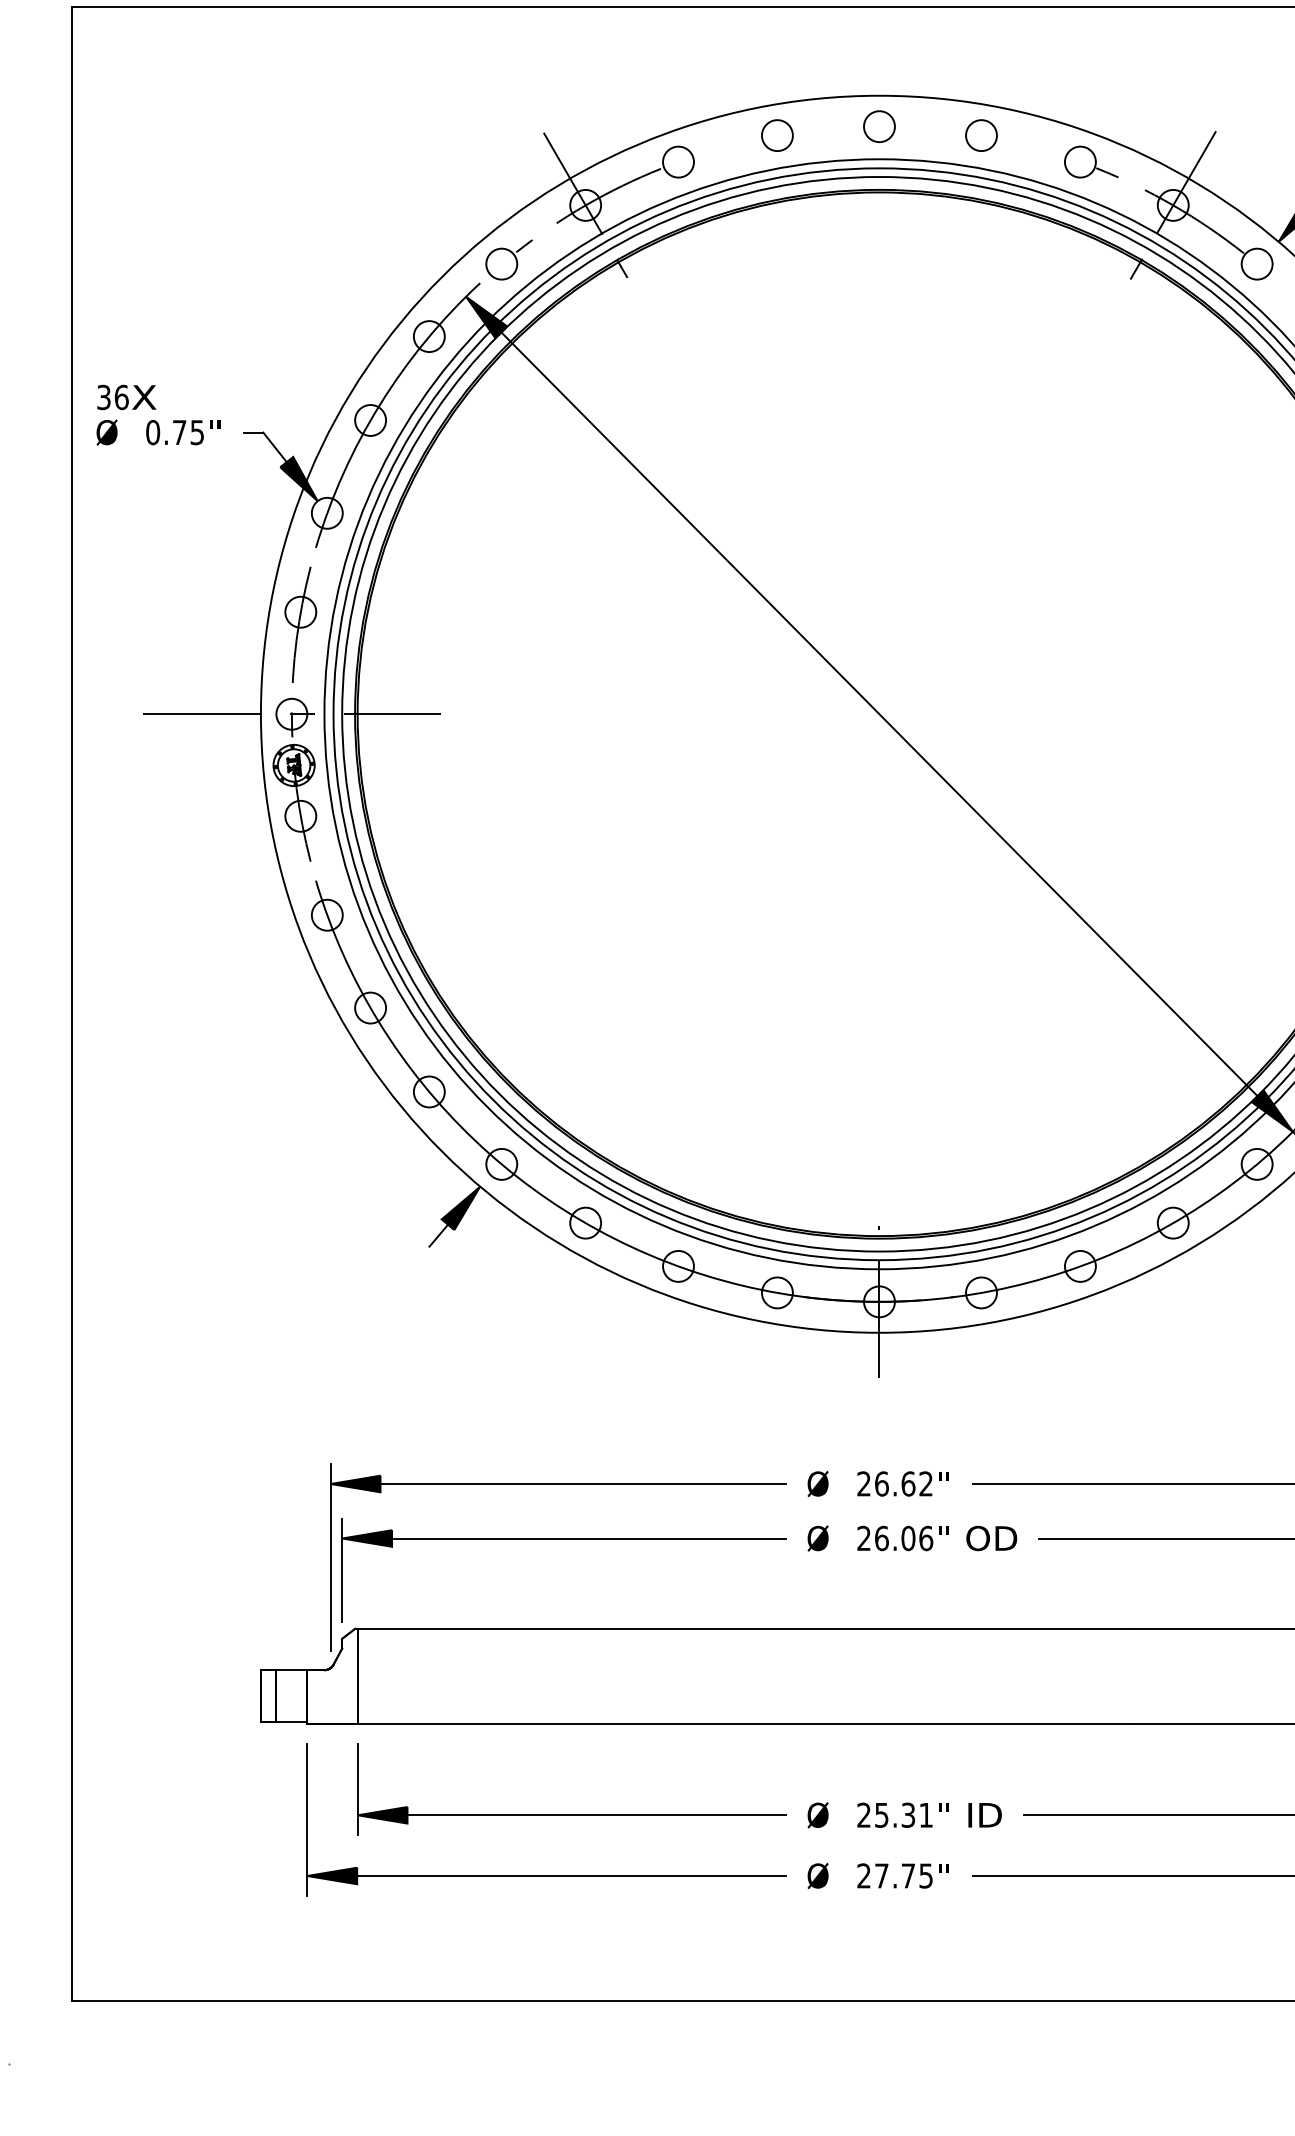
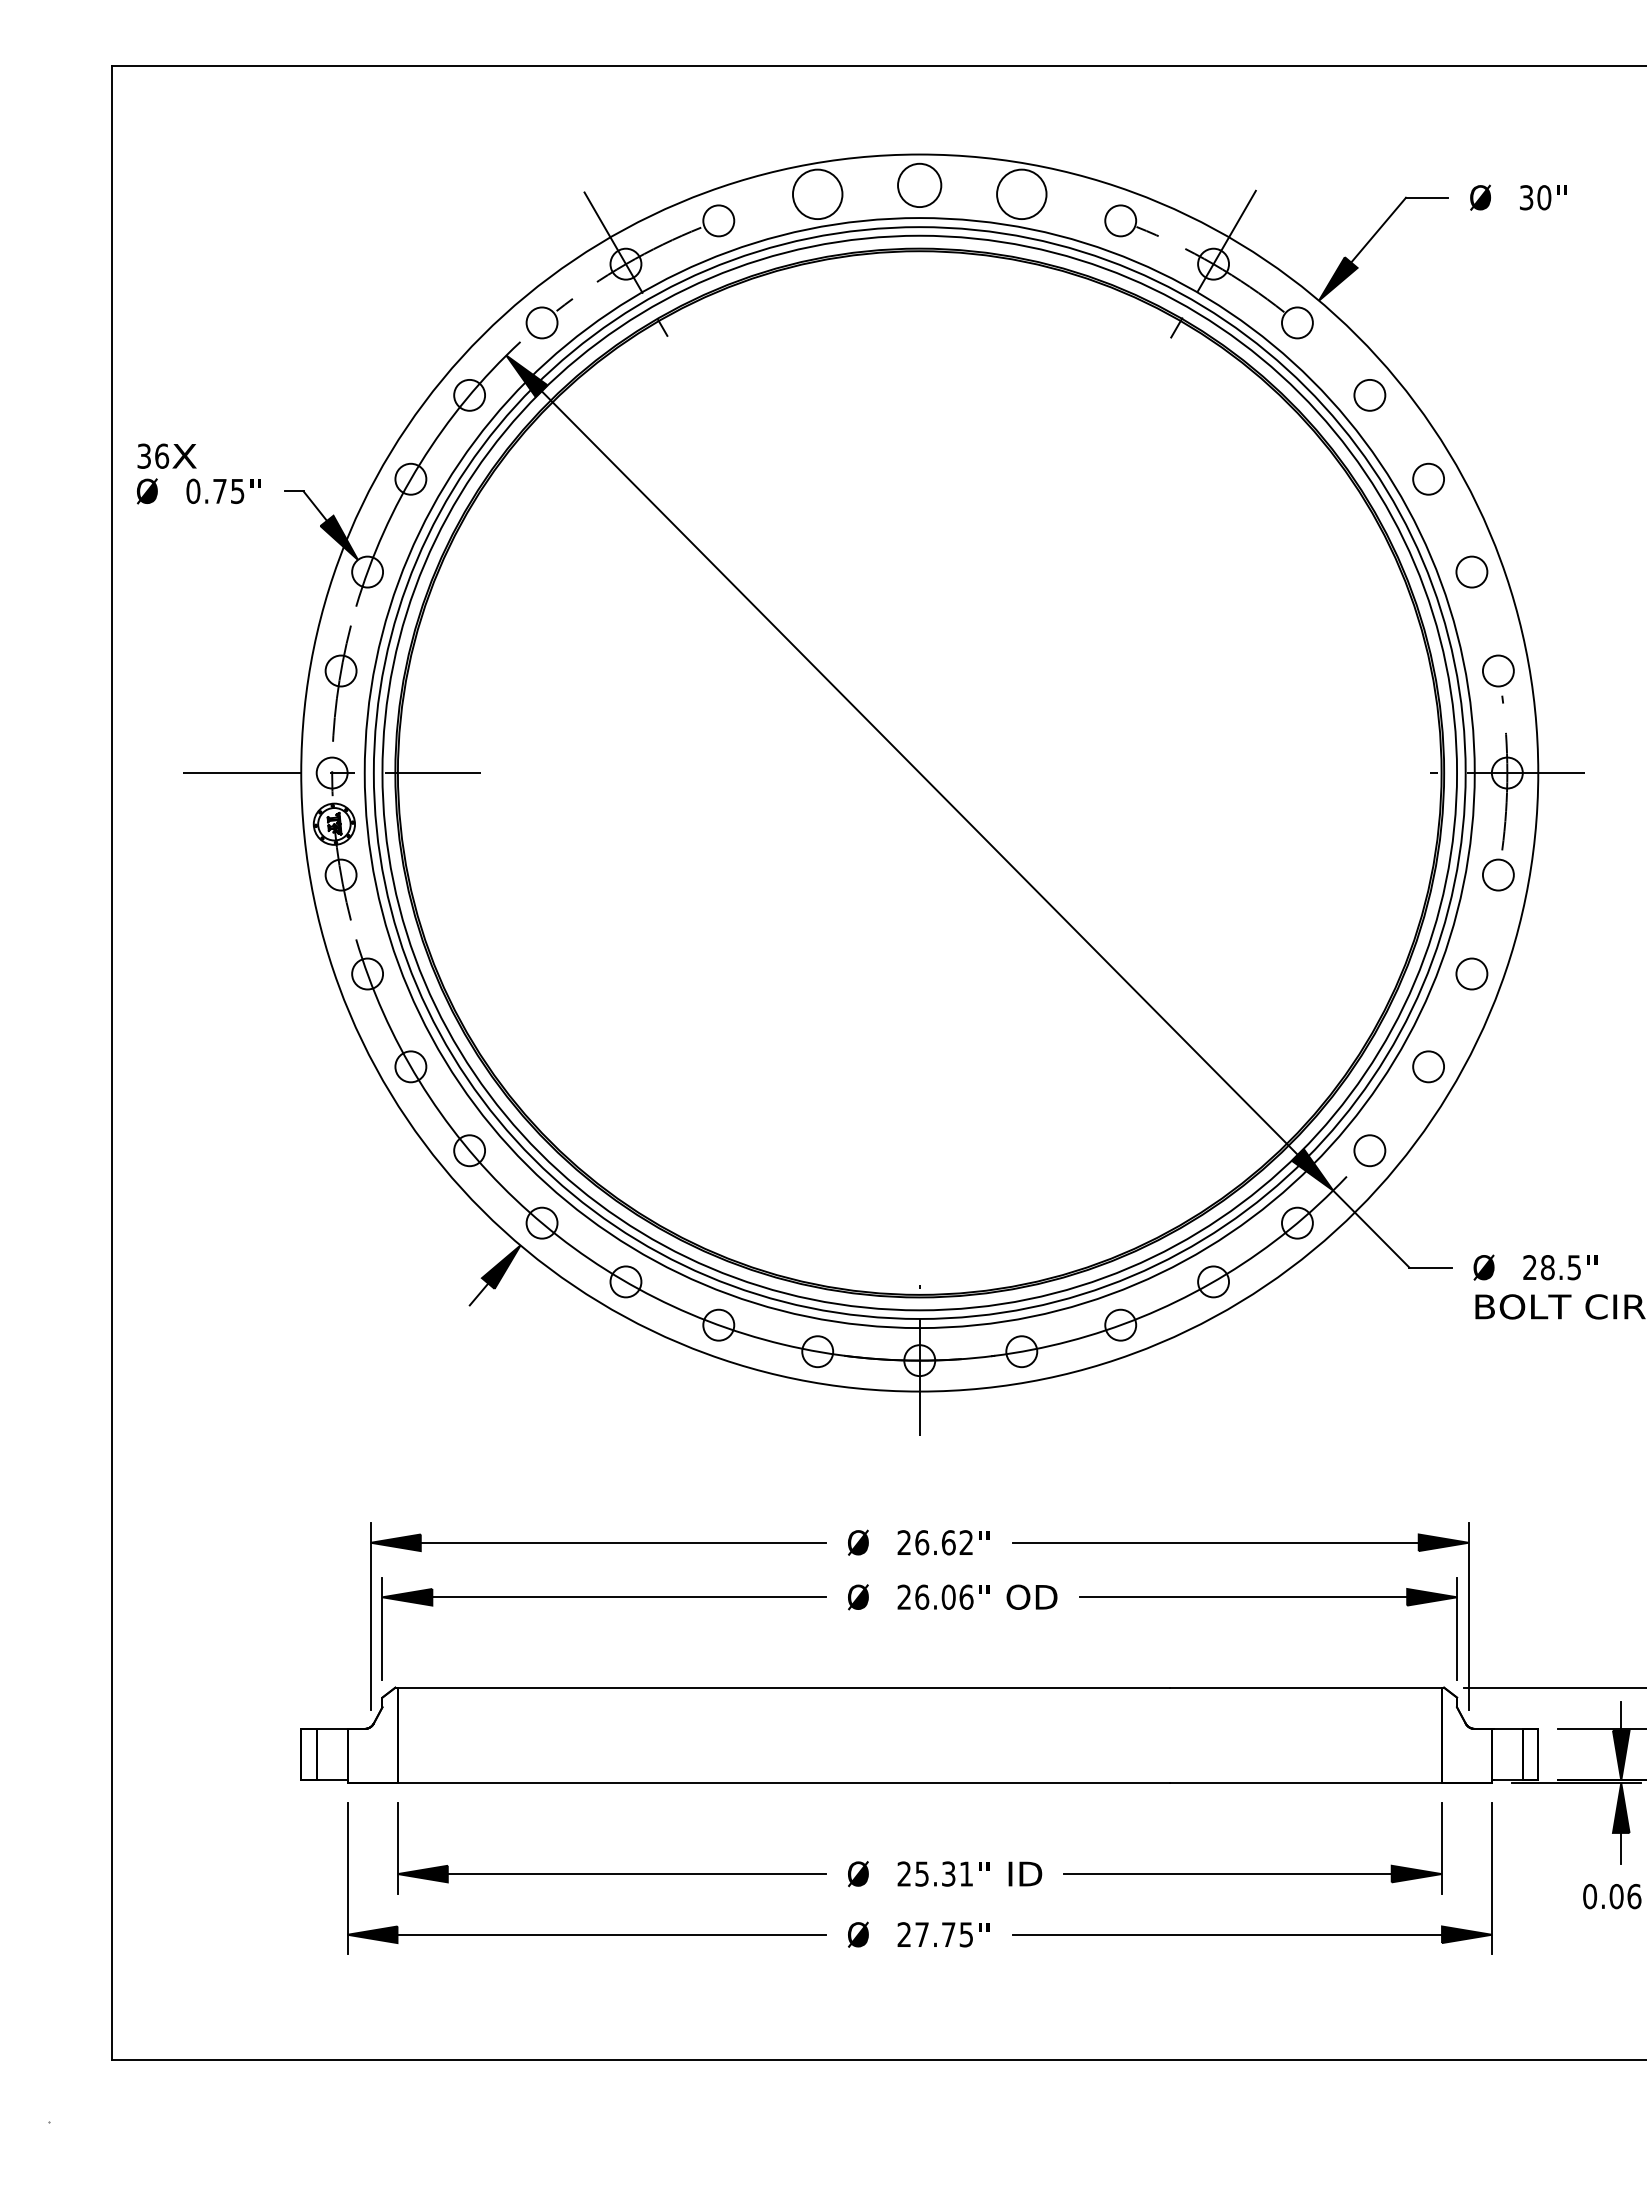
circle: (879, 126) -> (919, 185), size x1.4
circle: (777, 134) -> (817, 193), size x1.6
circle: (981, 134) -> (1021, 193), size x1.6

